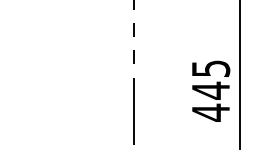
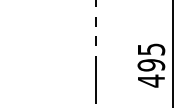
text: (211, 89) -> (151, 64), 445 -> 495

